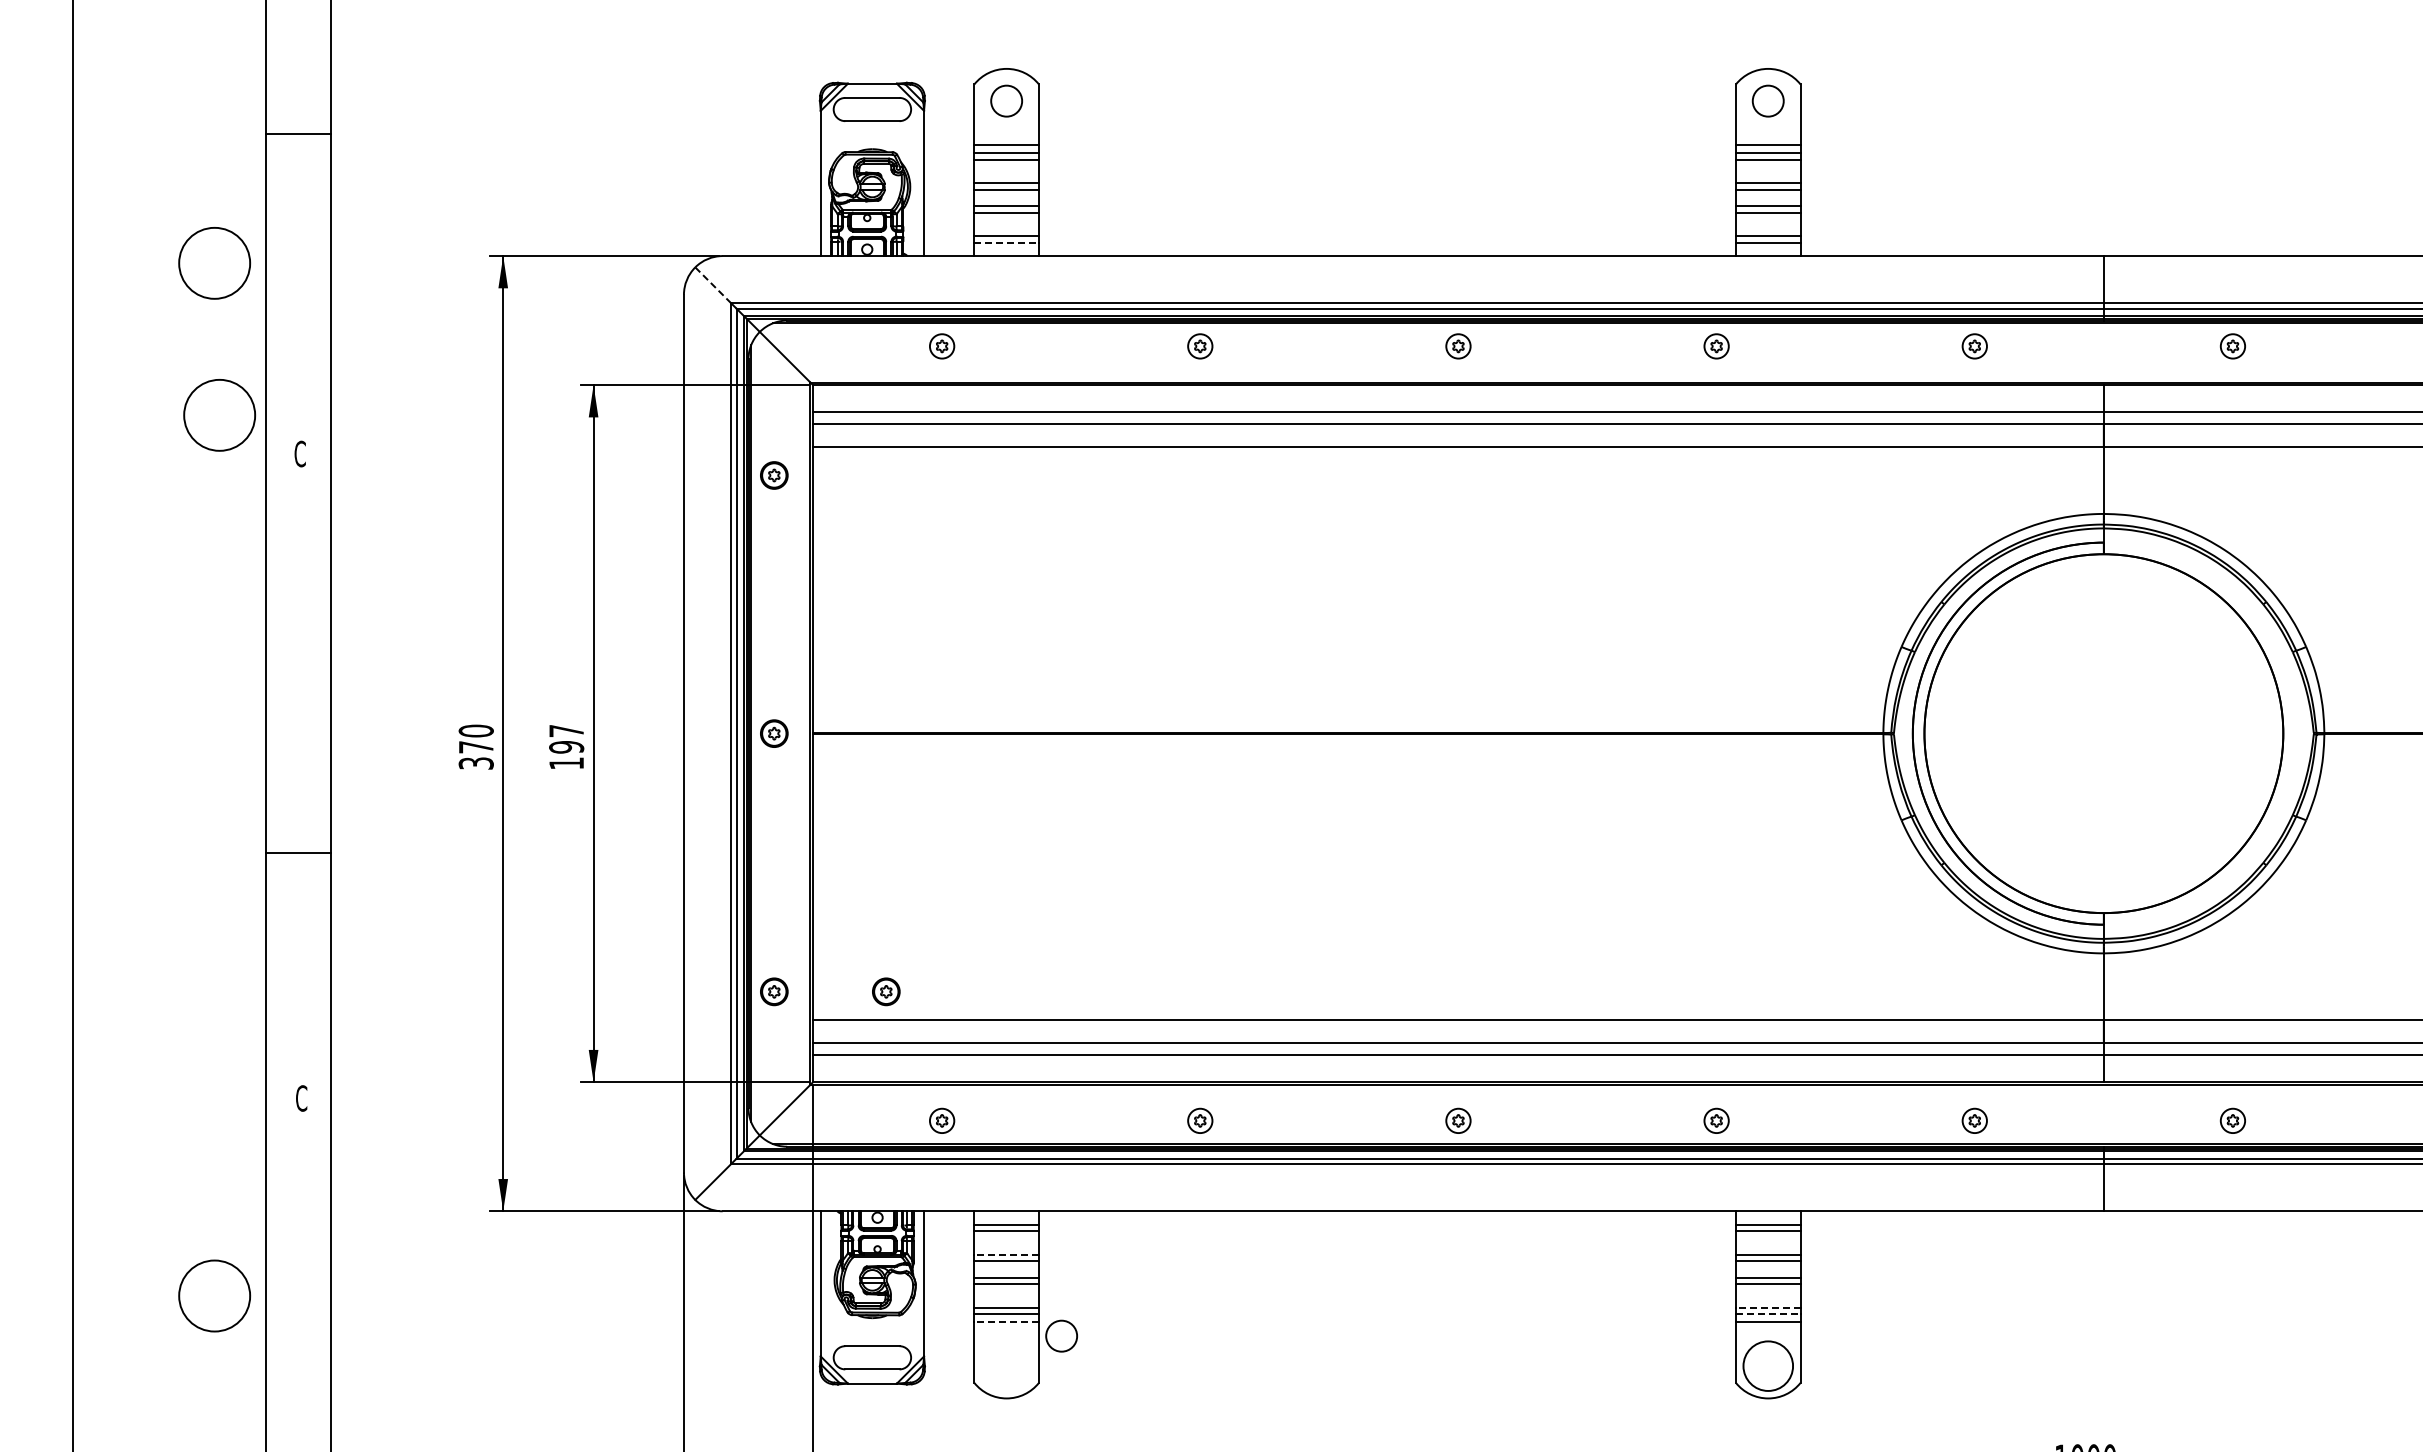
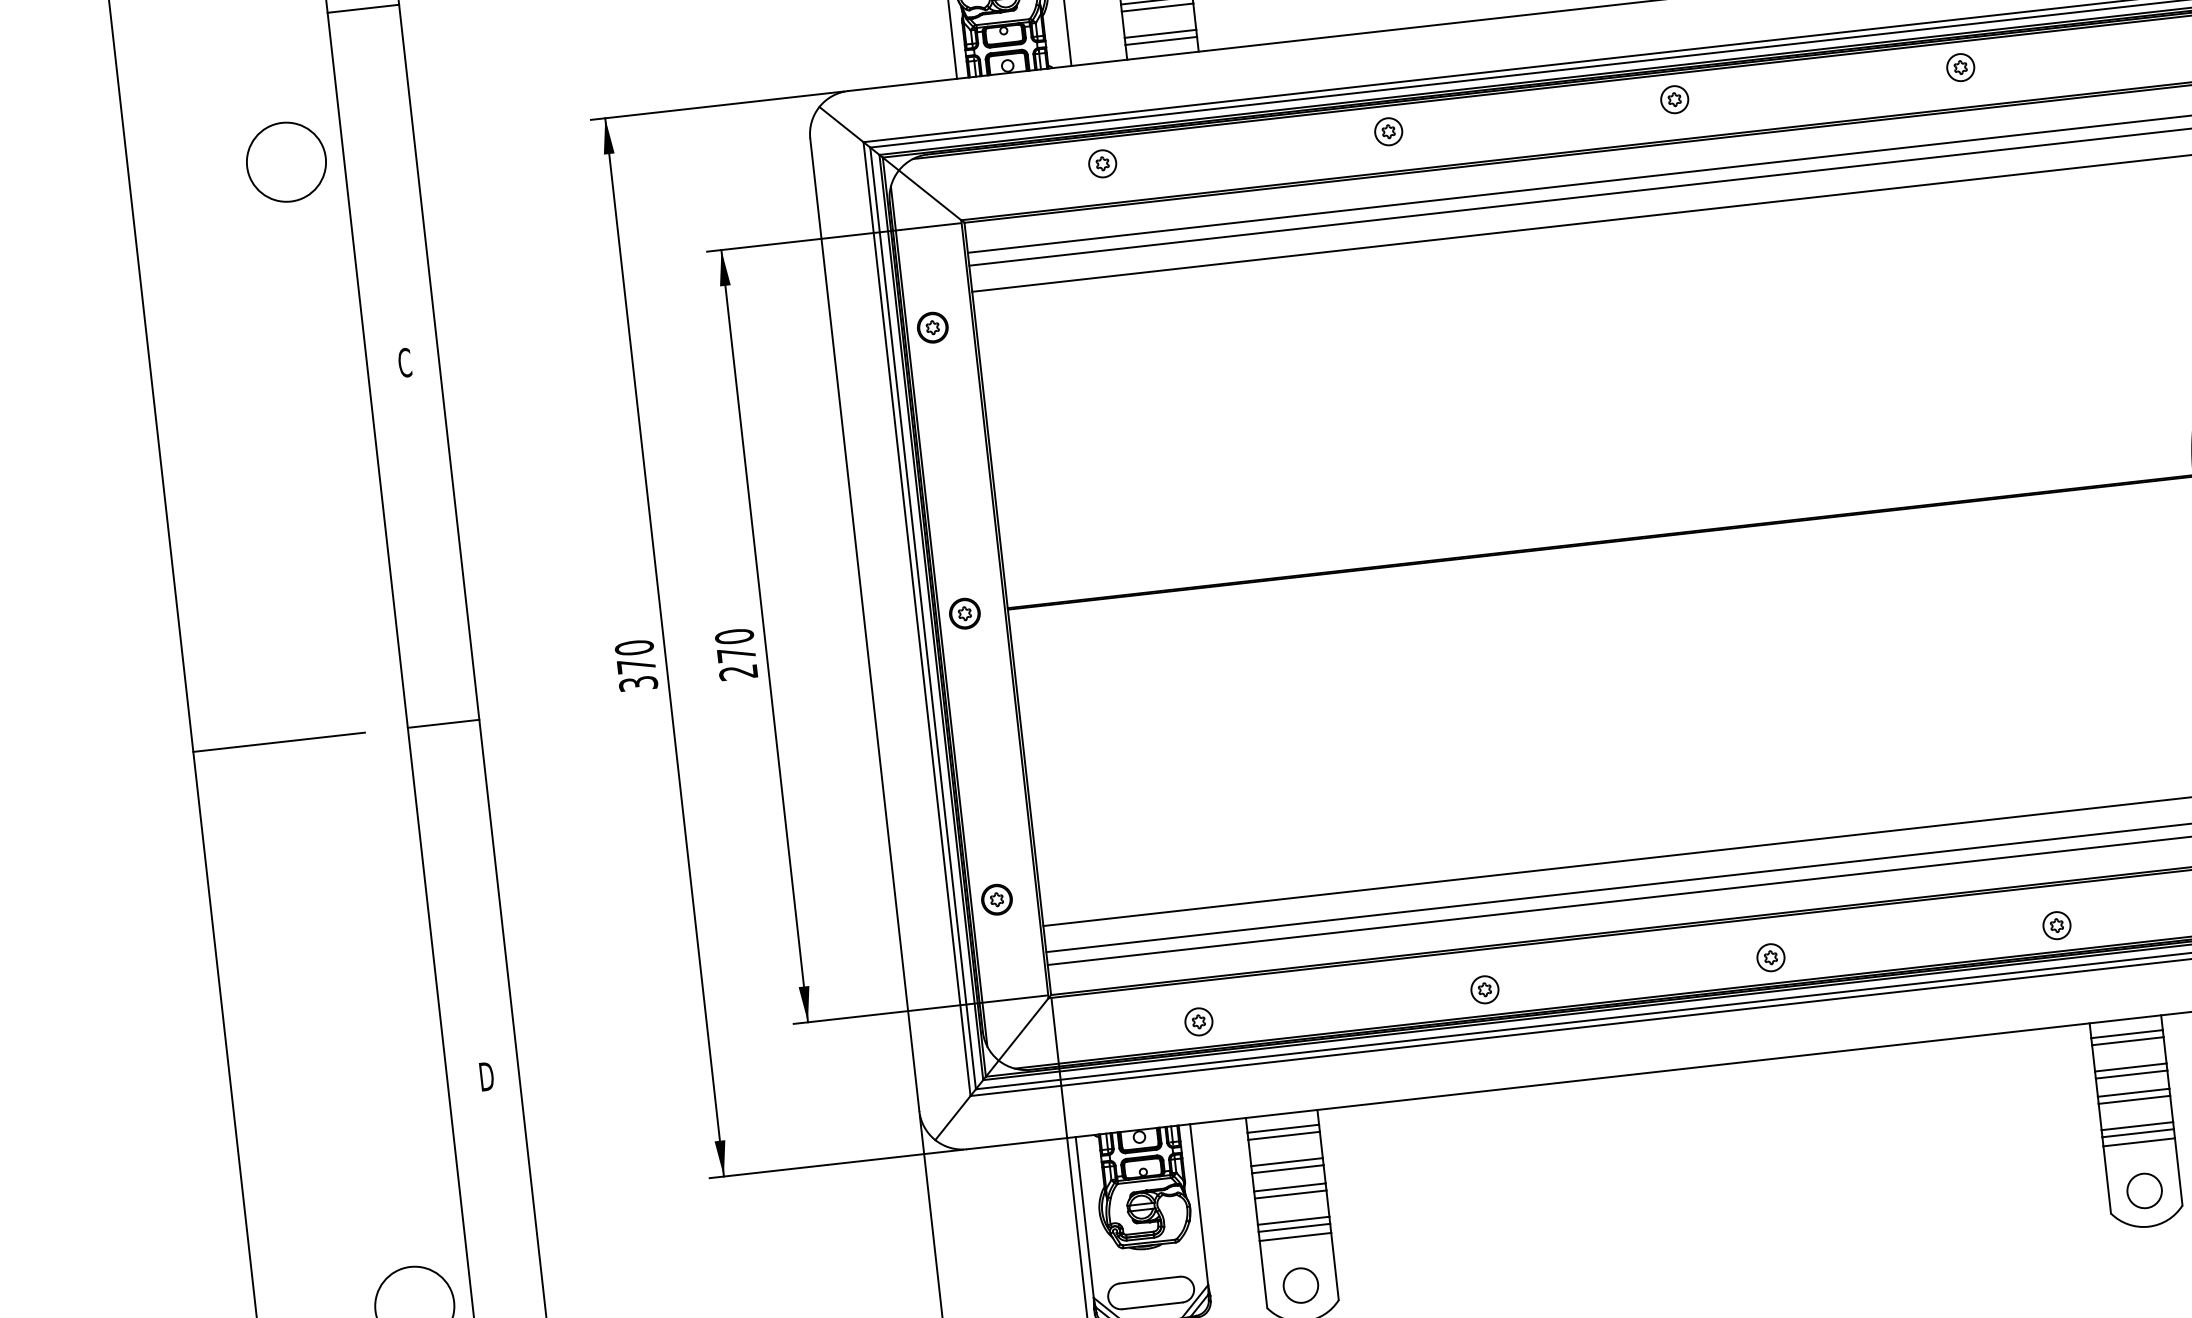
line: (1007, 242) -> (1162, 40), dashed -> solid
line: (713, 285) -> (841, 124), dashed -> solid
circle: (219, 415) -> (310, 330), removed
text: (566, 746) -> (736, 653), 197 -> 270
line: (149, 779) -> (278, 742), added
line: (298, 852) -> (443, 723), moved
part: (886, 991) -> (1121, 885), removed
text: (301, 1098) -> (486, 1076), C -> D
line: (1006, 1254) -> (1286, 1161), dashed -> solid
line: (1767, 1307) -> (2136, 1126), dashed -> solid
line: (1768, 1314) -> (2138, 1133), dashed -> solid
line: (1006, 1322) -> (1295, 1237), dashed -> solid
circle: (1061, 1335) -> (1300, 1284), moved
circle: (1767, 1365) -> (2143, 1190), size x0.62

